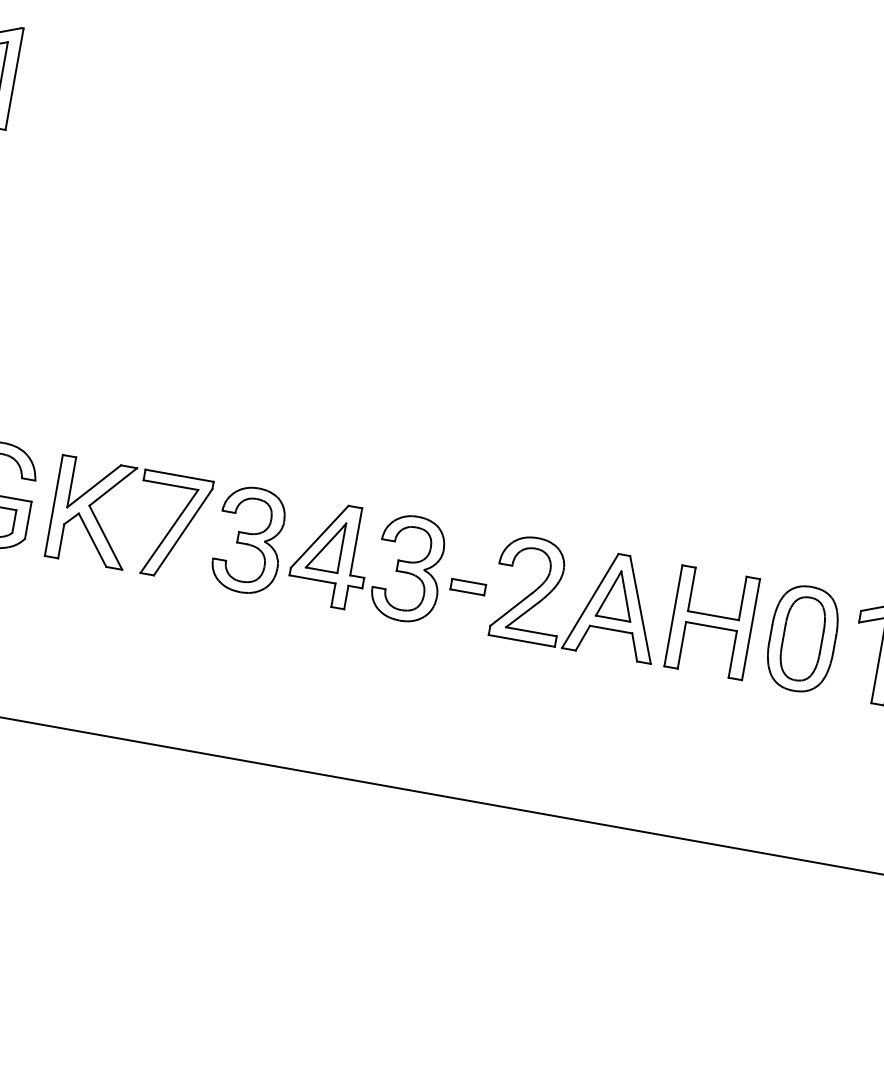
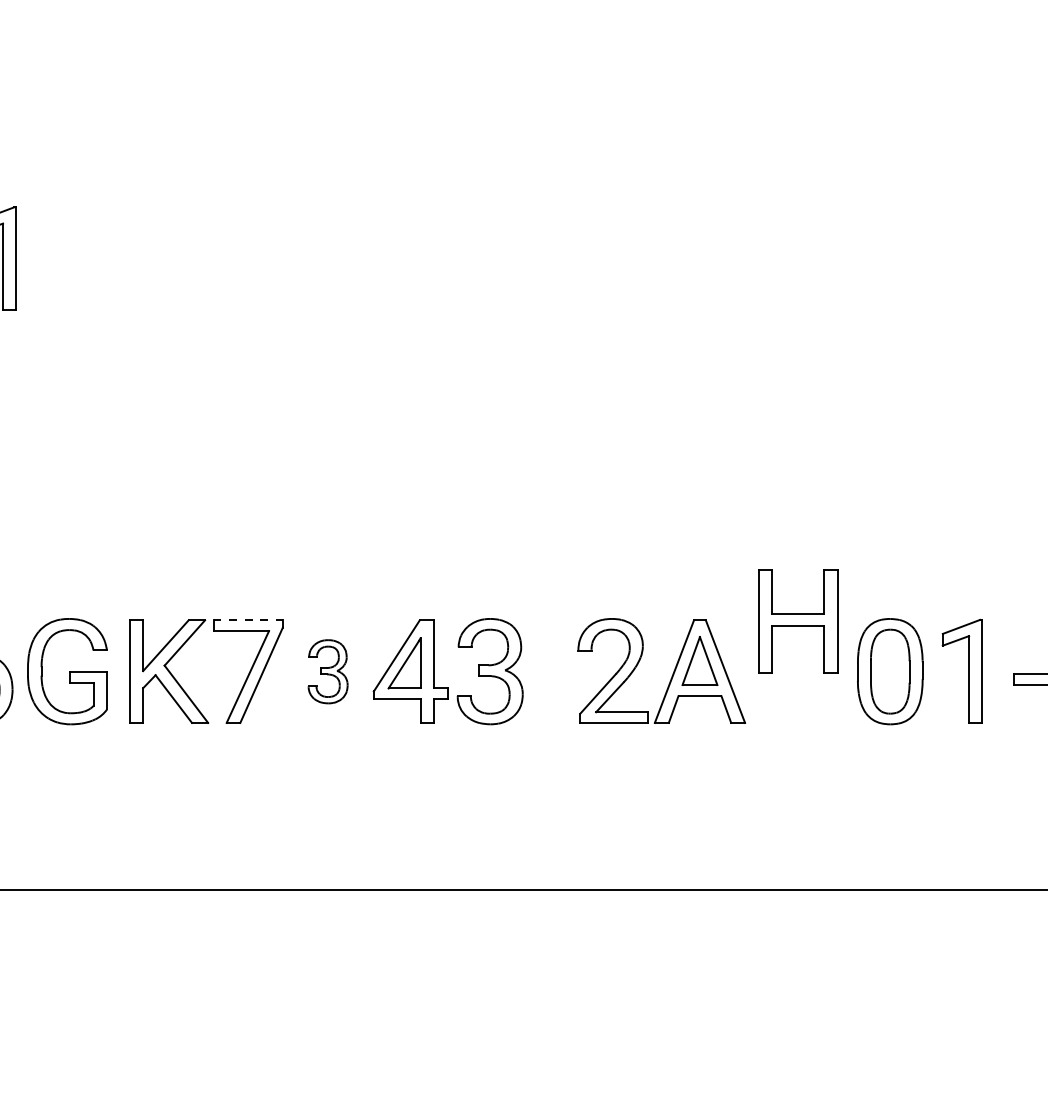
line: (179, 475) -> (248, 620), solid -> dashed
part: (248, 540) -> (327, 671), size x0.6
part: (467, 587) -> (551, 679), removed
part: (712, 622) -> (798, 621), moved

